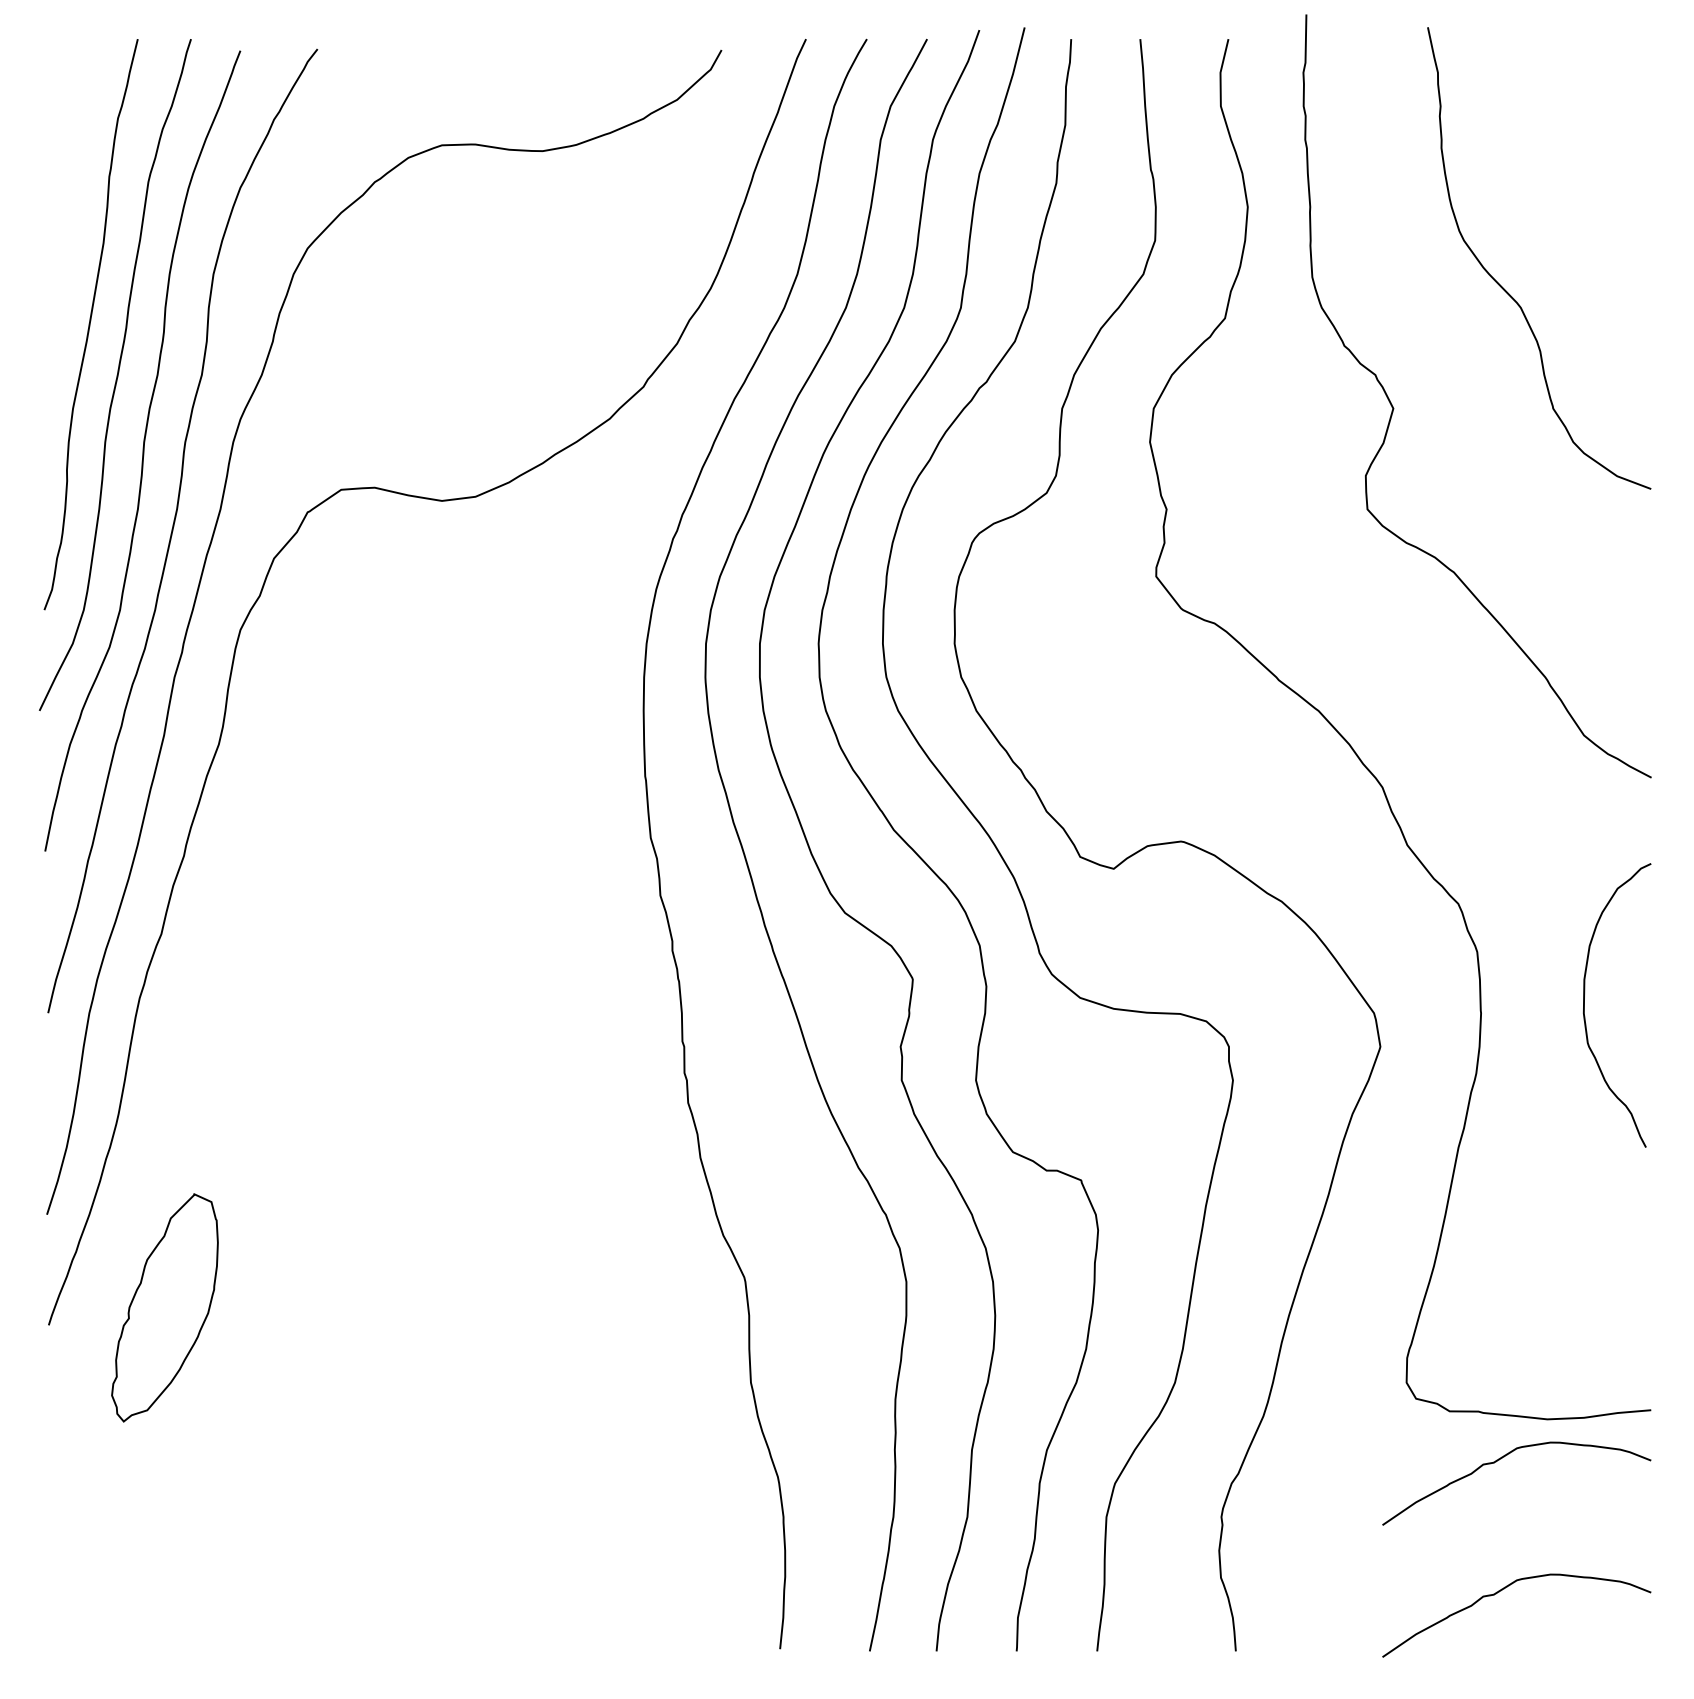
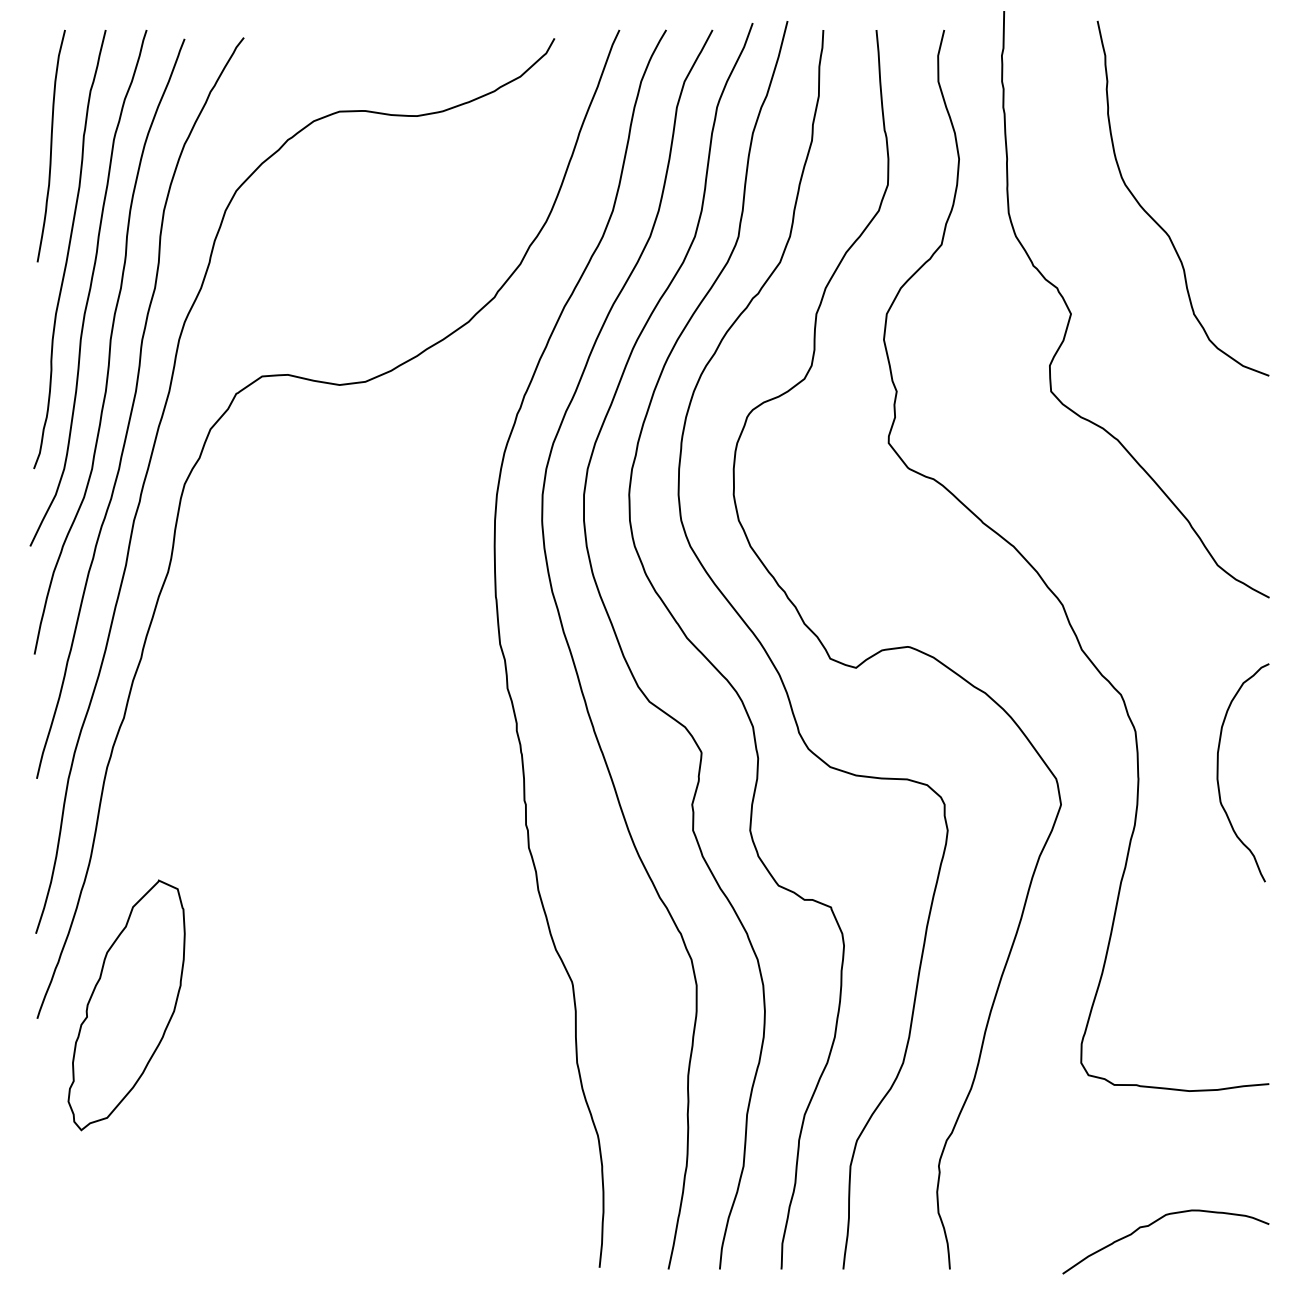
curve: (66, 190) -> (50, 146), added
part: (164, 1307) -> (126, 1005), size x1.43
curve: (1499, 1460) -> (1152, 1122), removed

